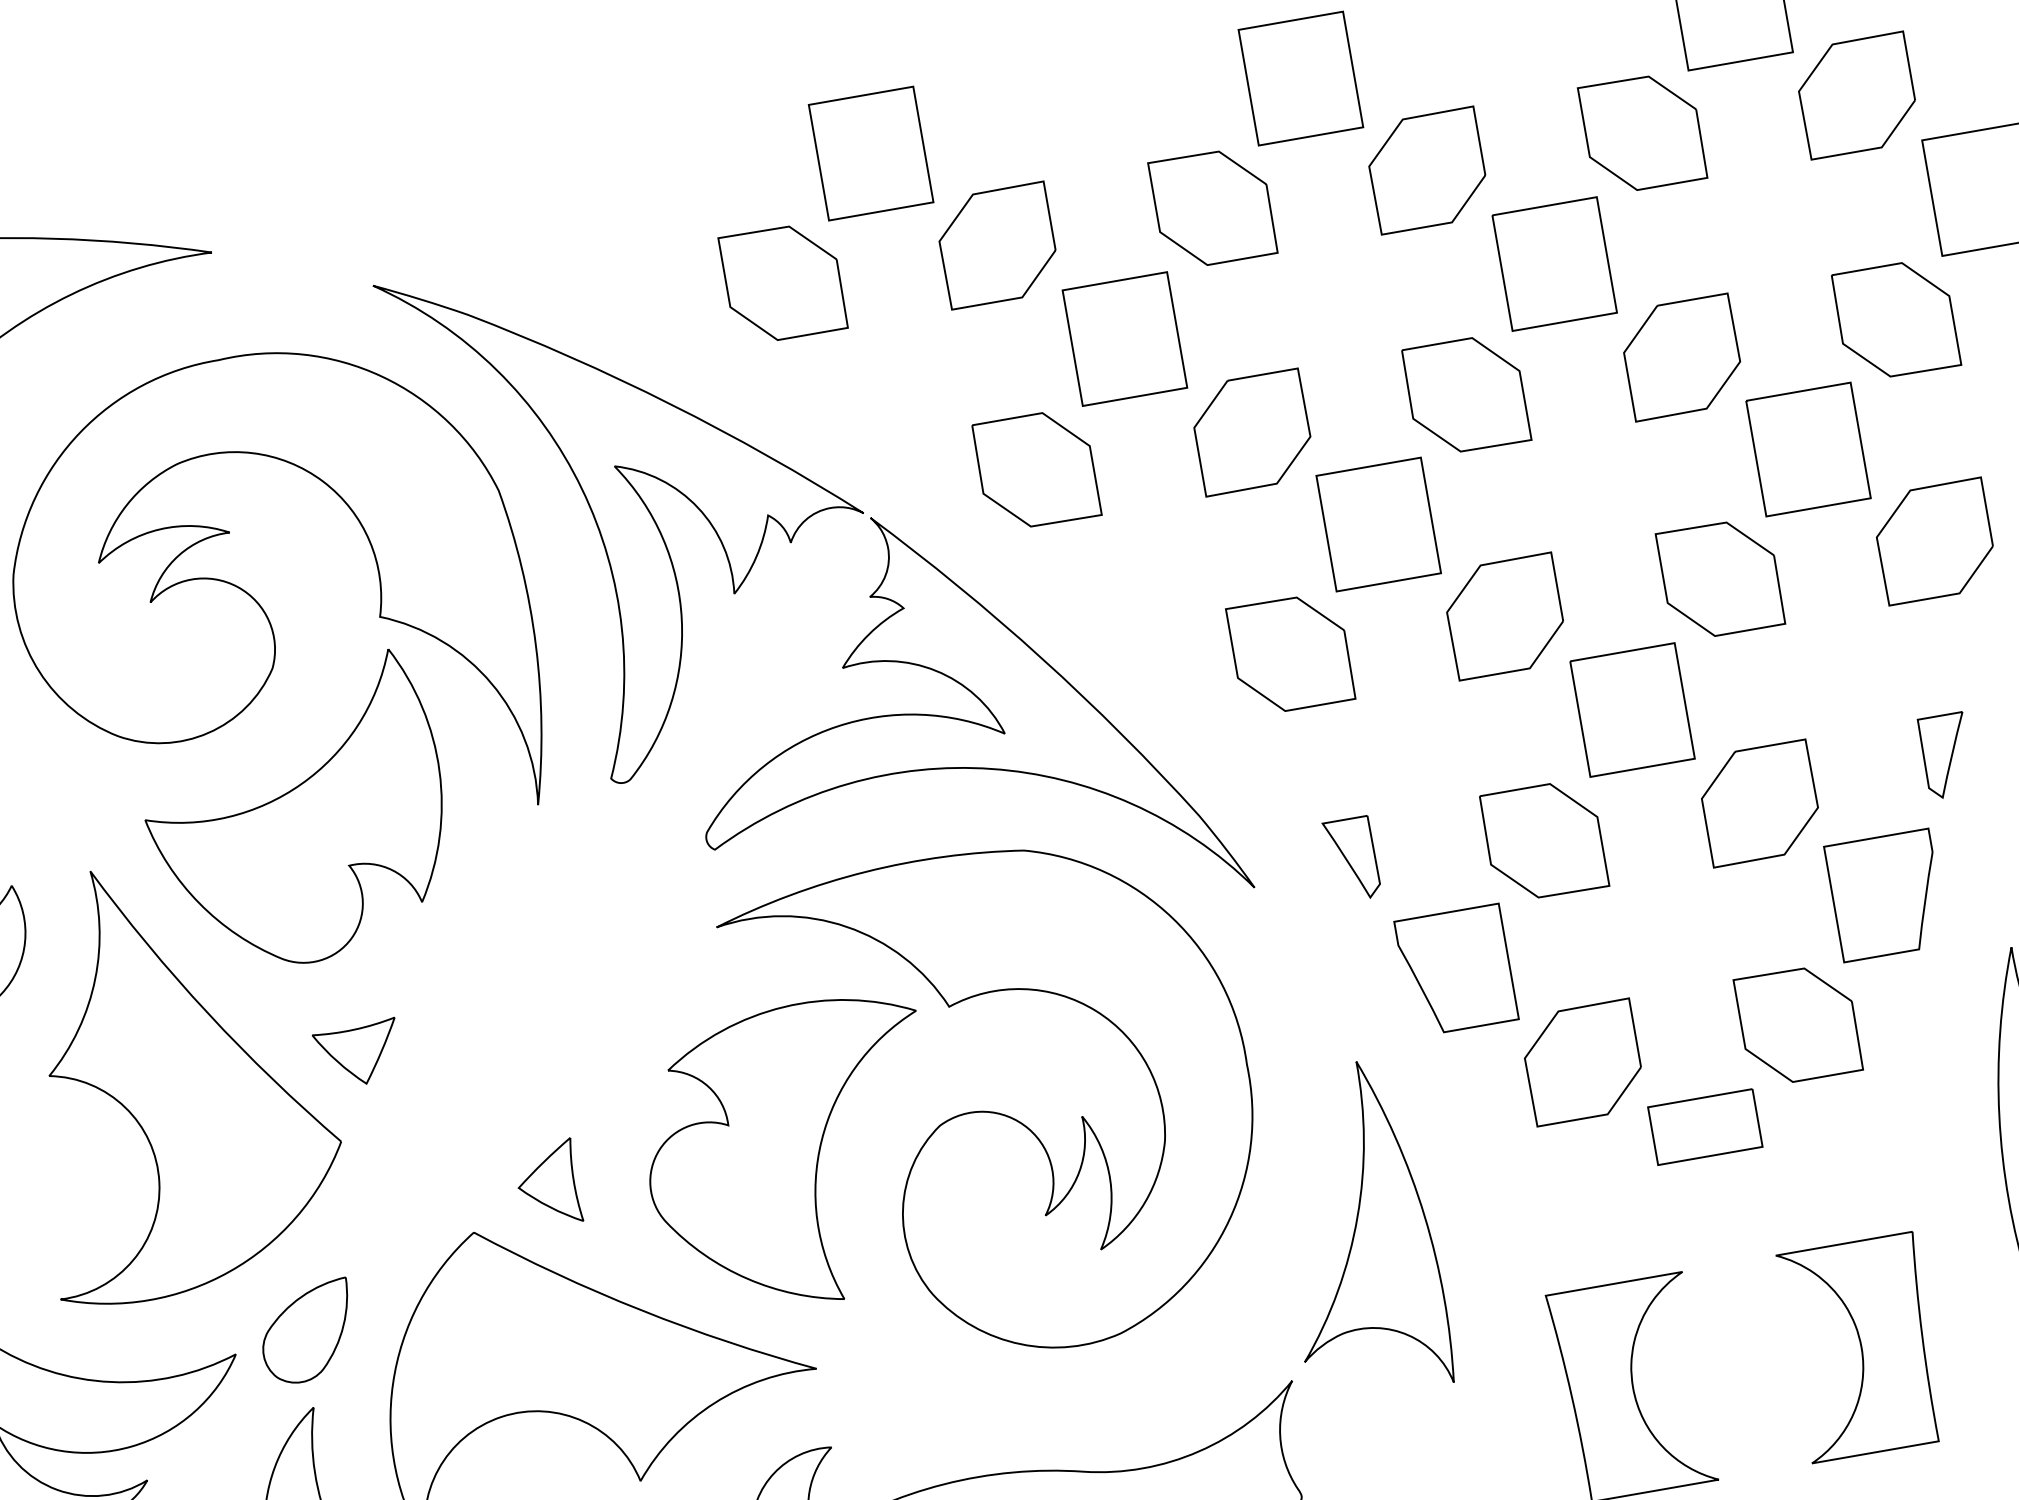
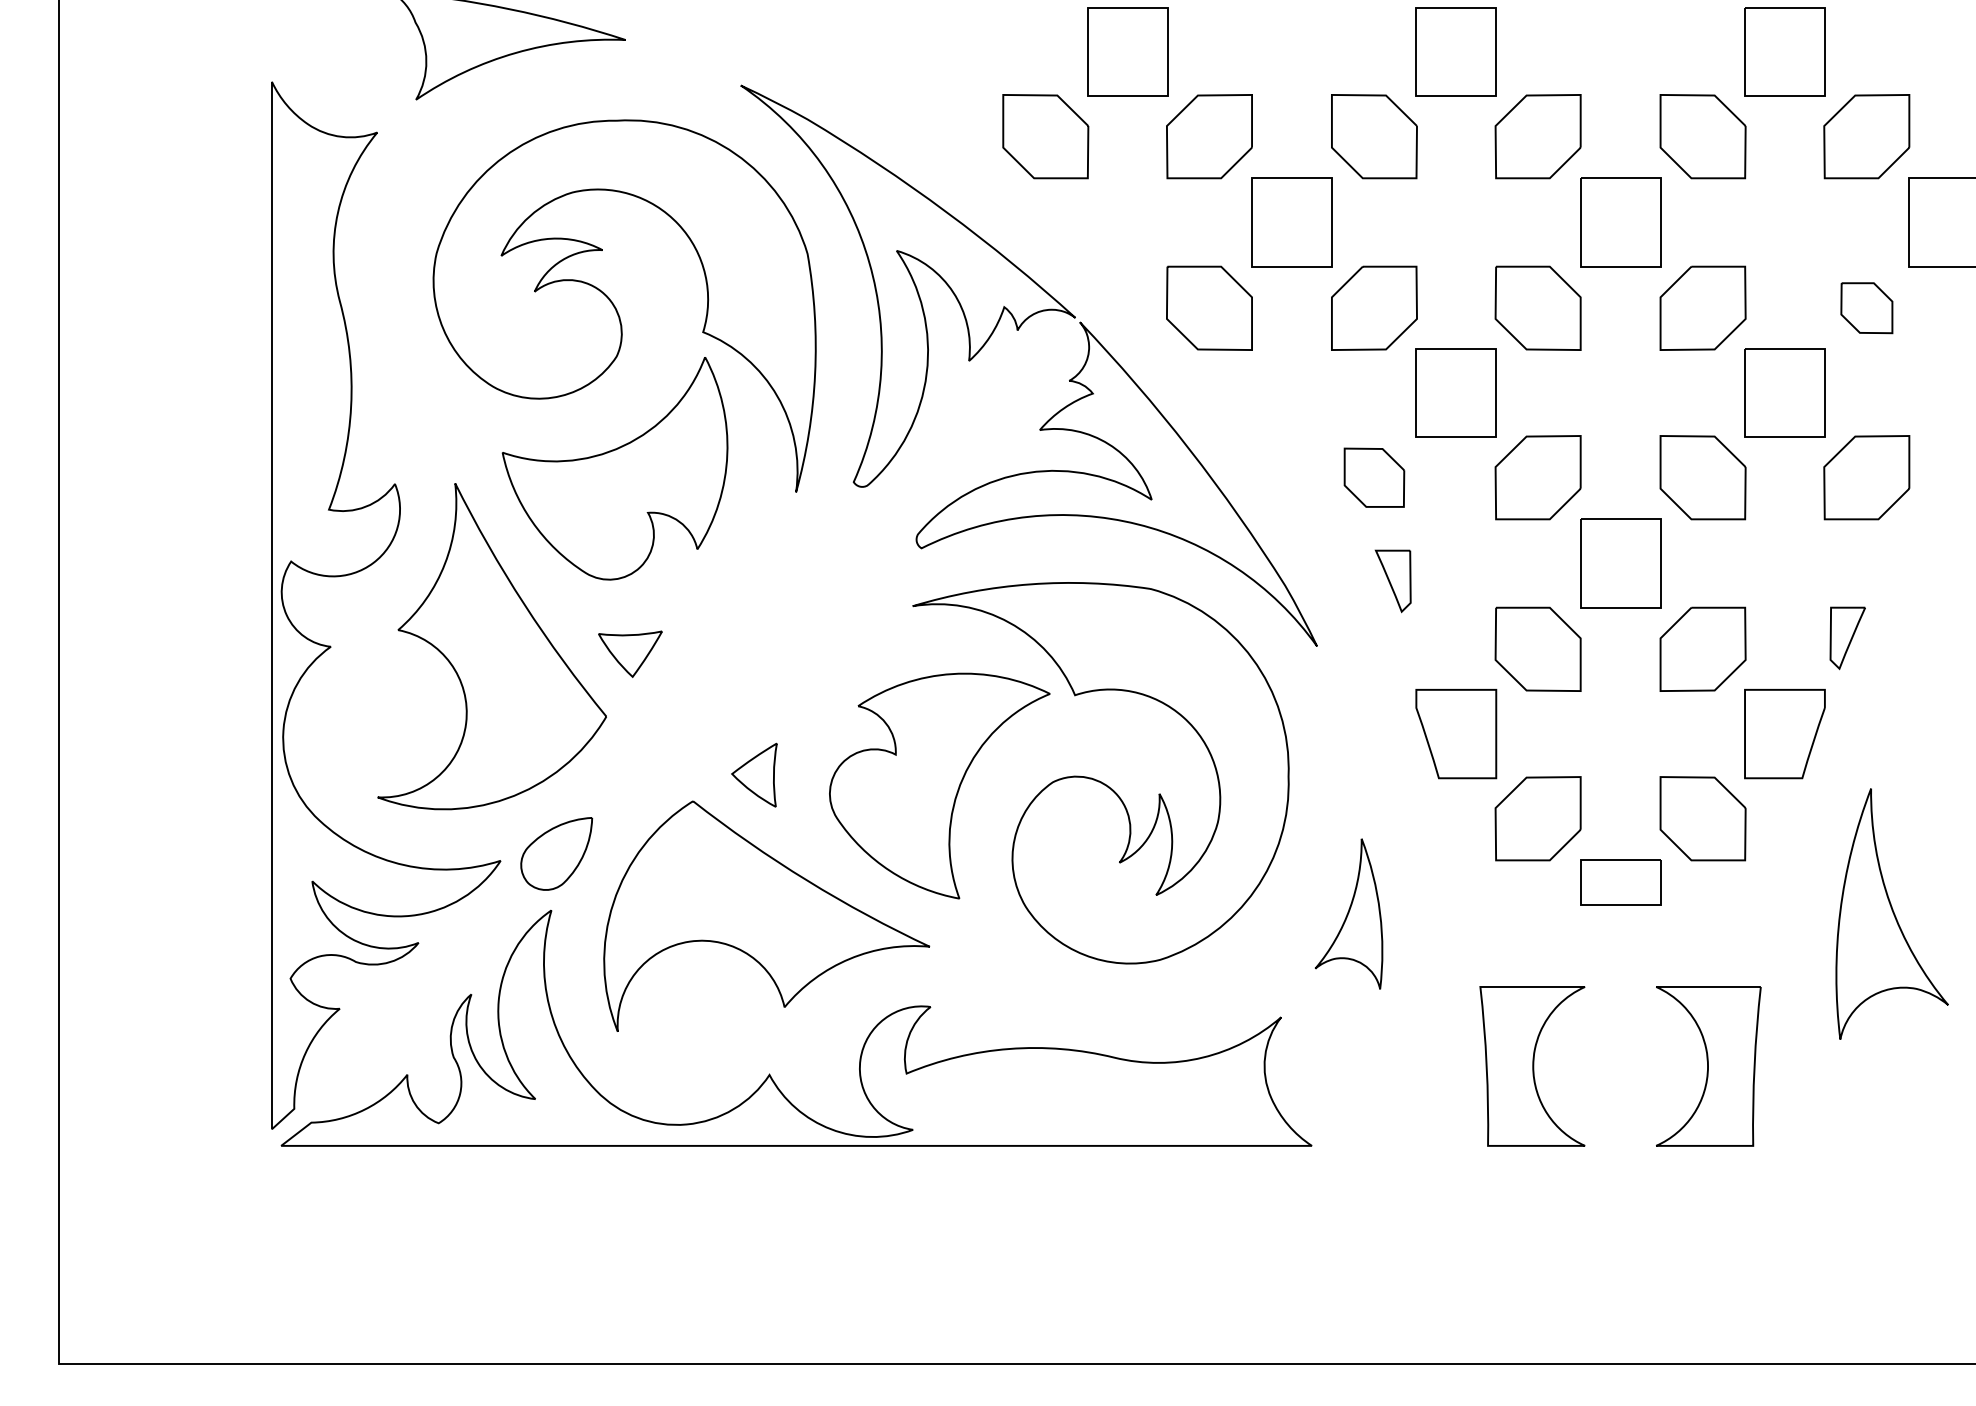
part: (1895, 319) -> (1866, 307), size x0.6
part: (1291, 653) -> (1374, 477), size x0.7
part: (1351, 860) -> (1392, 581), moved
part: (1356, 1229) -> (1348, 913), size x0.6

